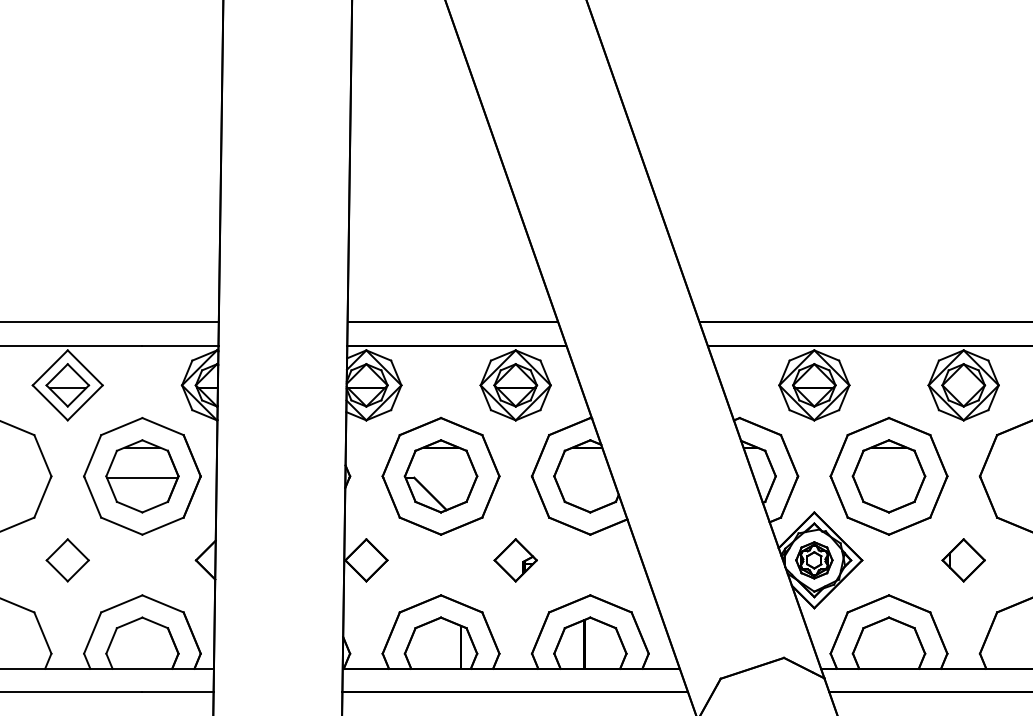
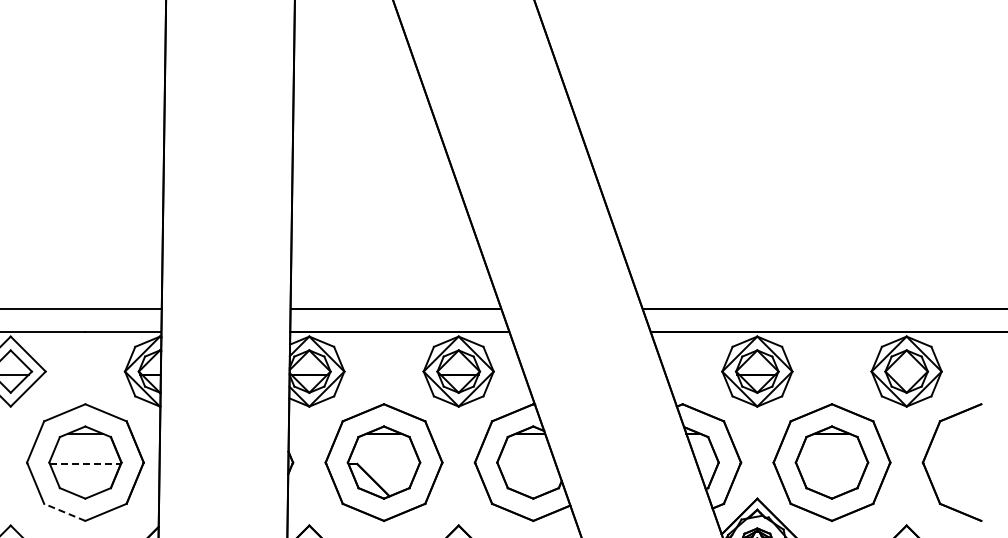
line: (142, 477) -> (85, 463), solid -> dashed
line: (121, 525) -> (64, 511), solid -> dashed

